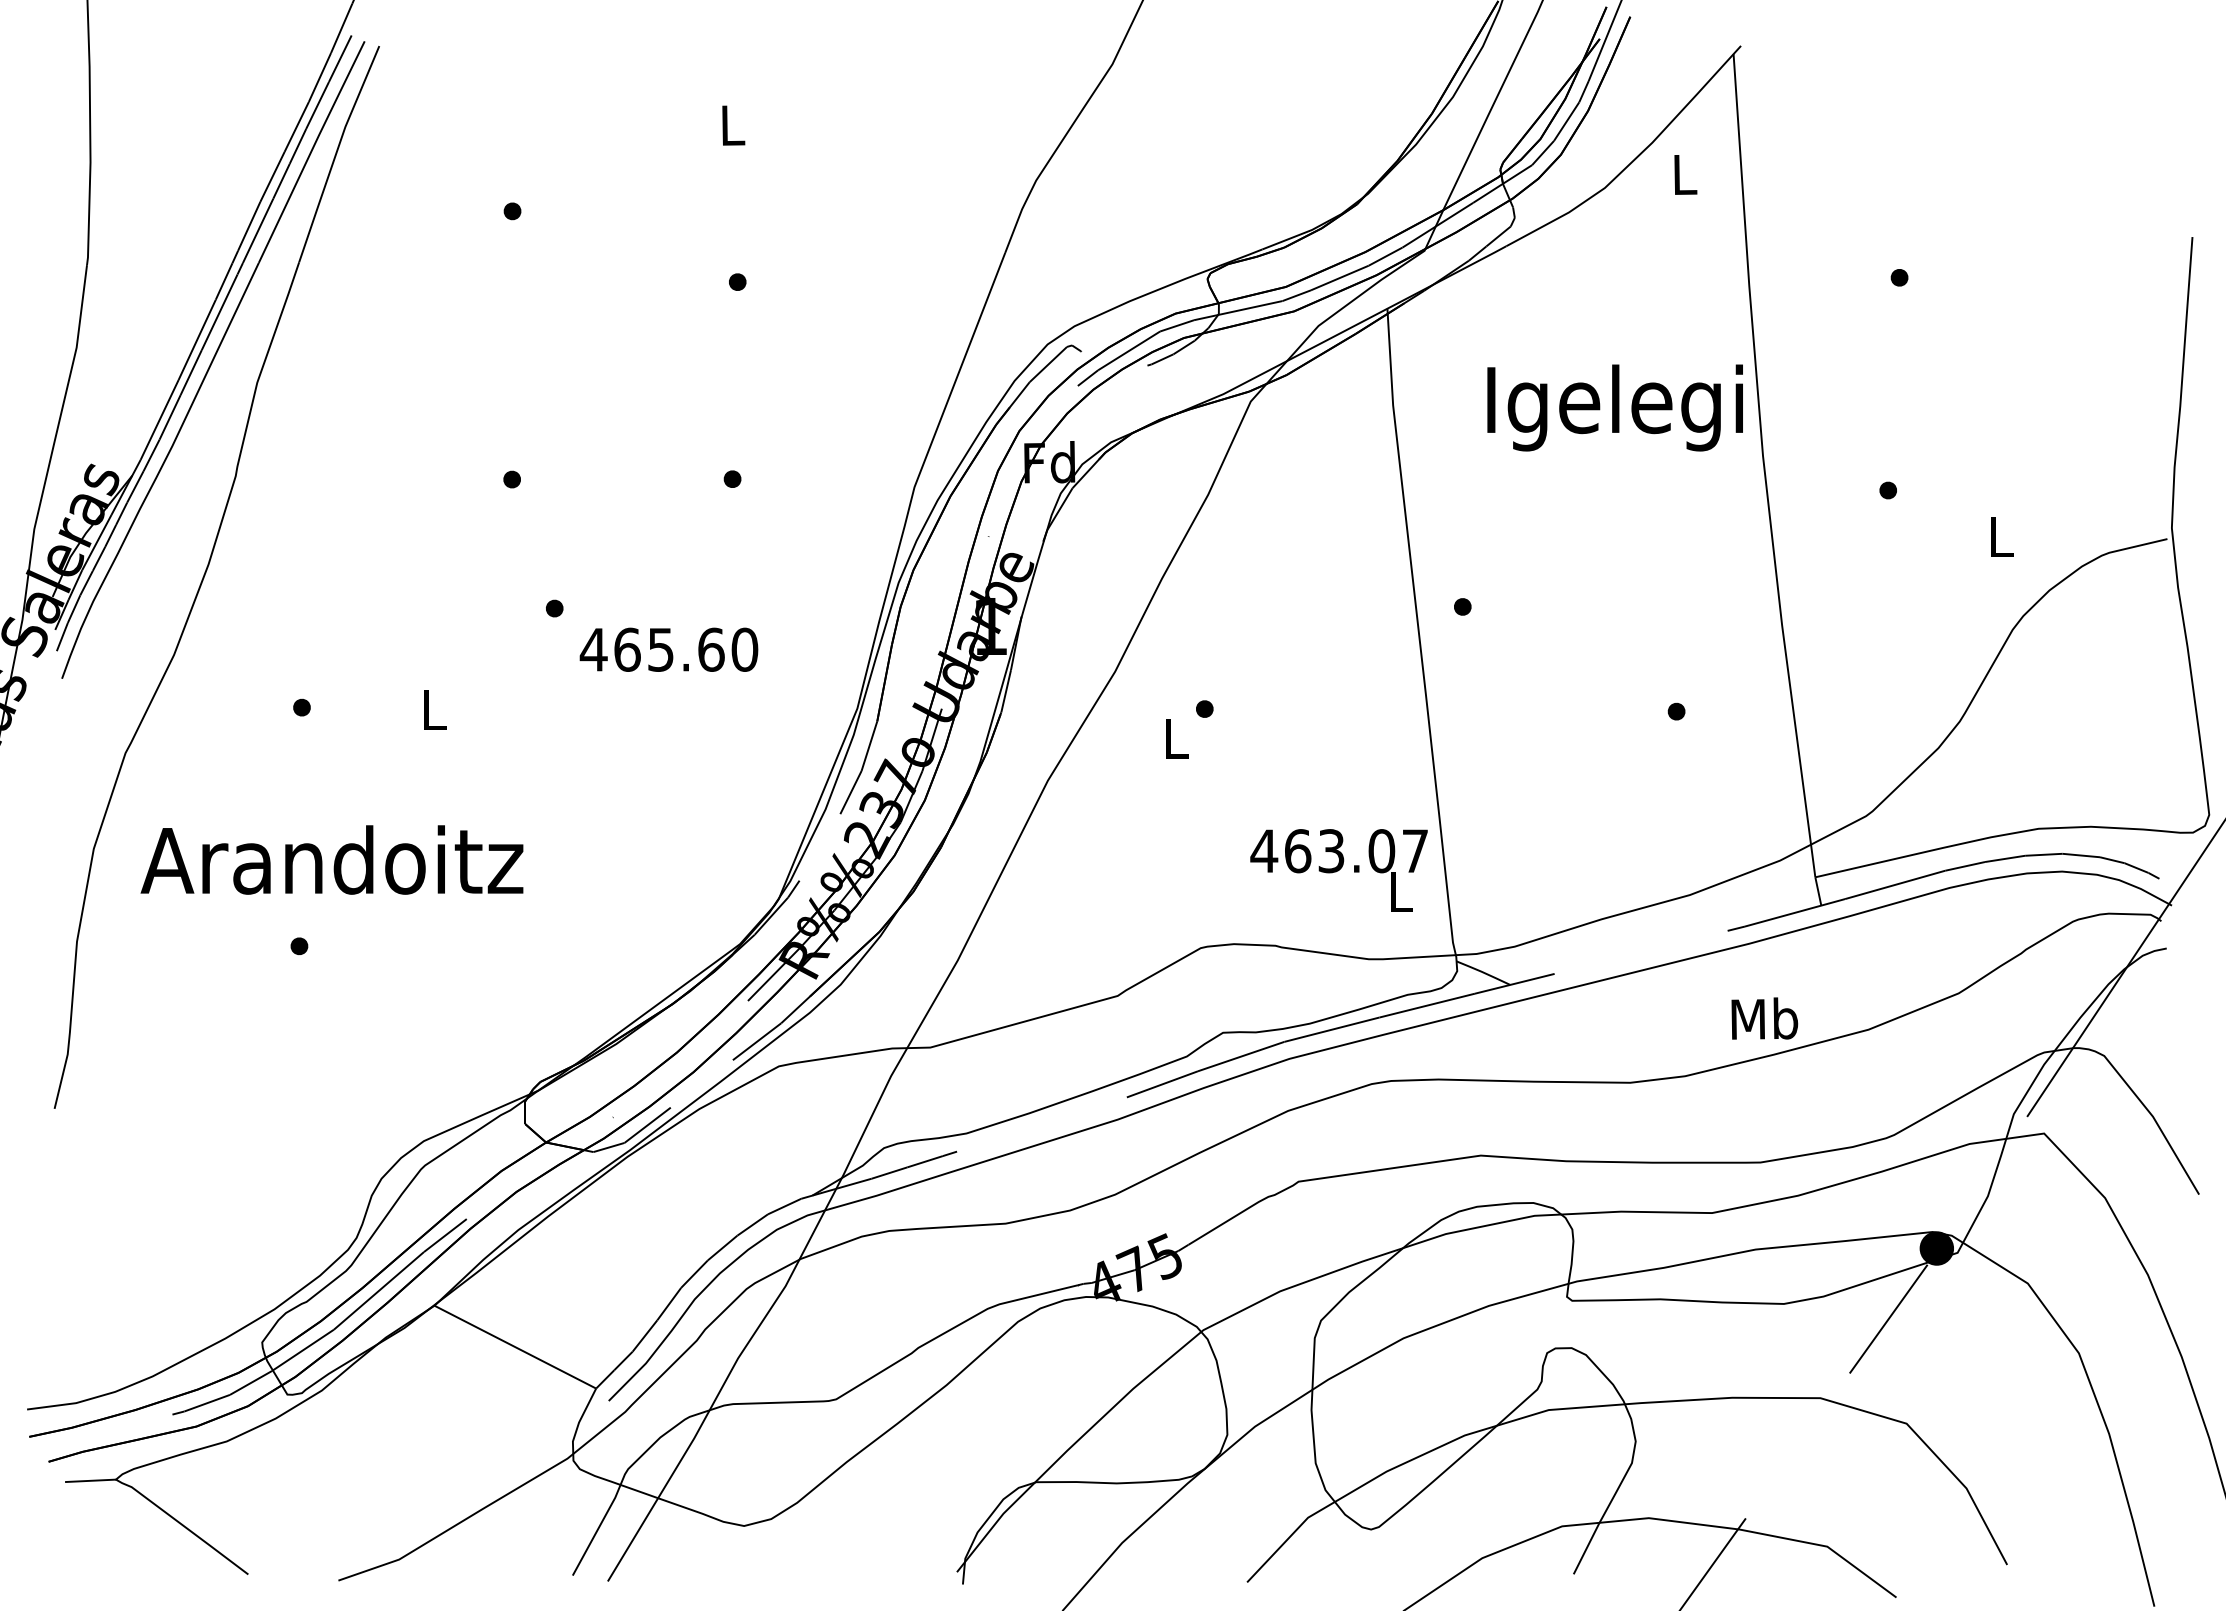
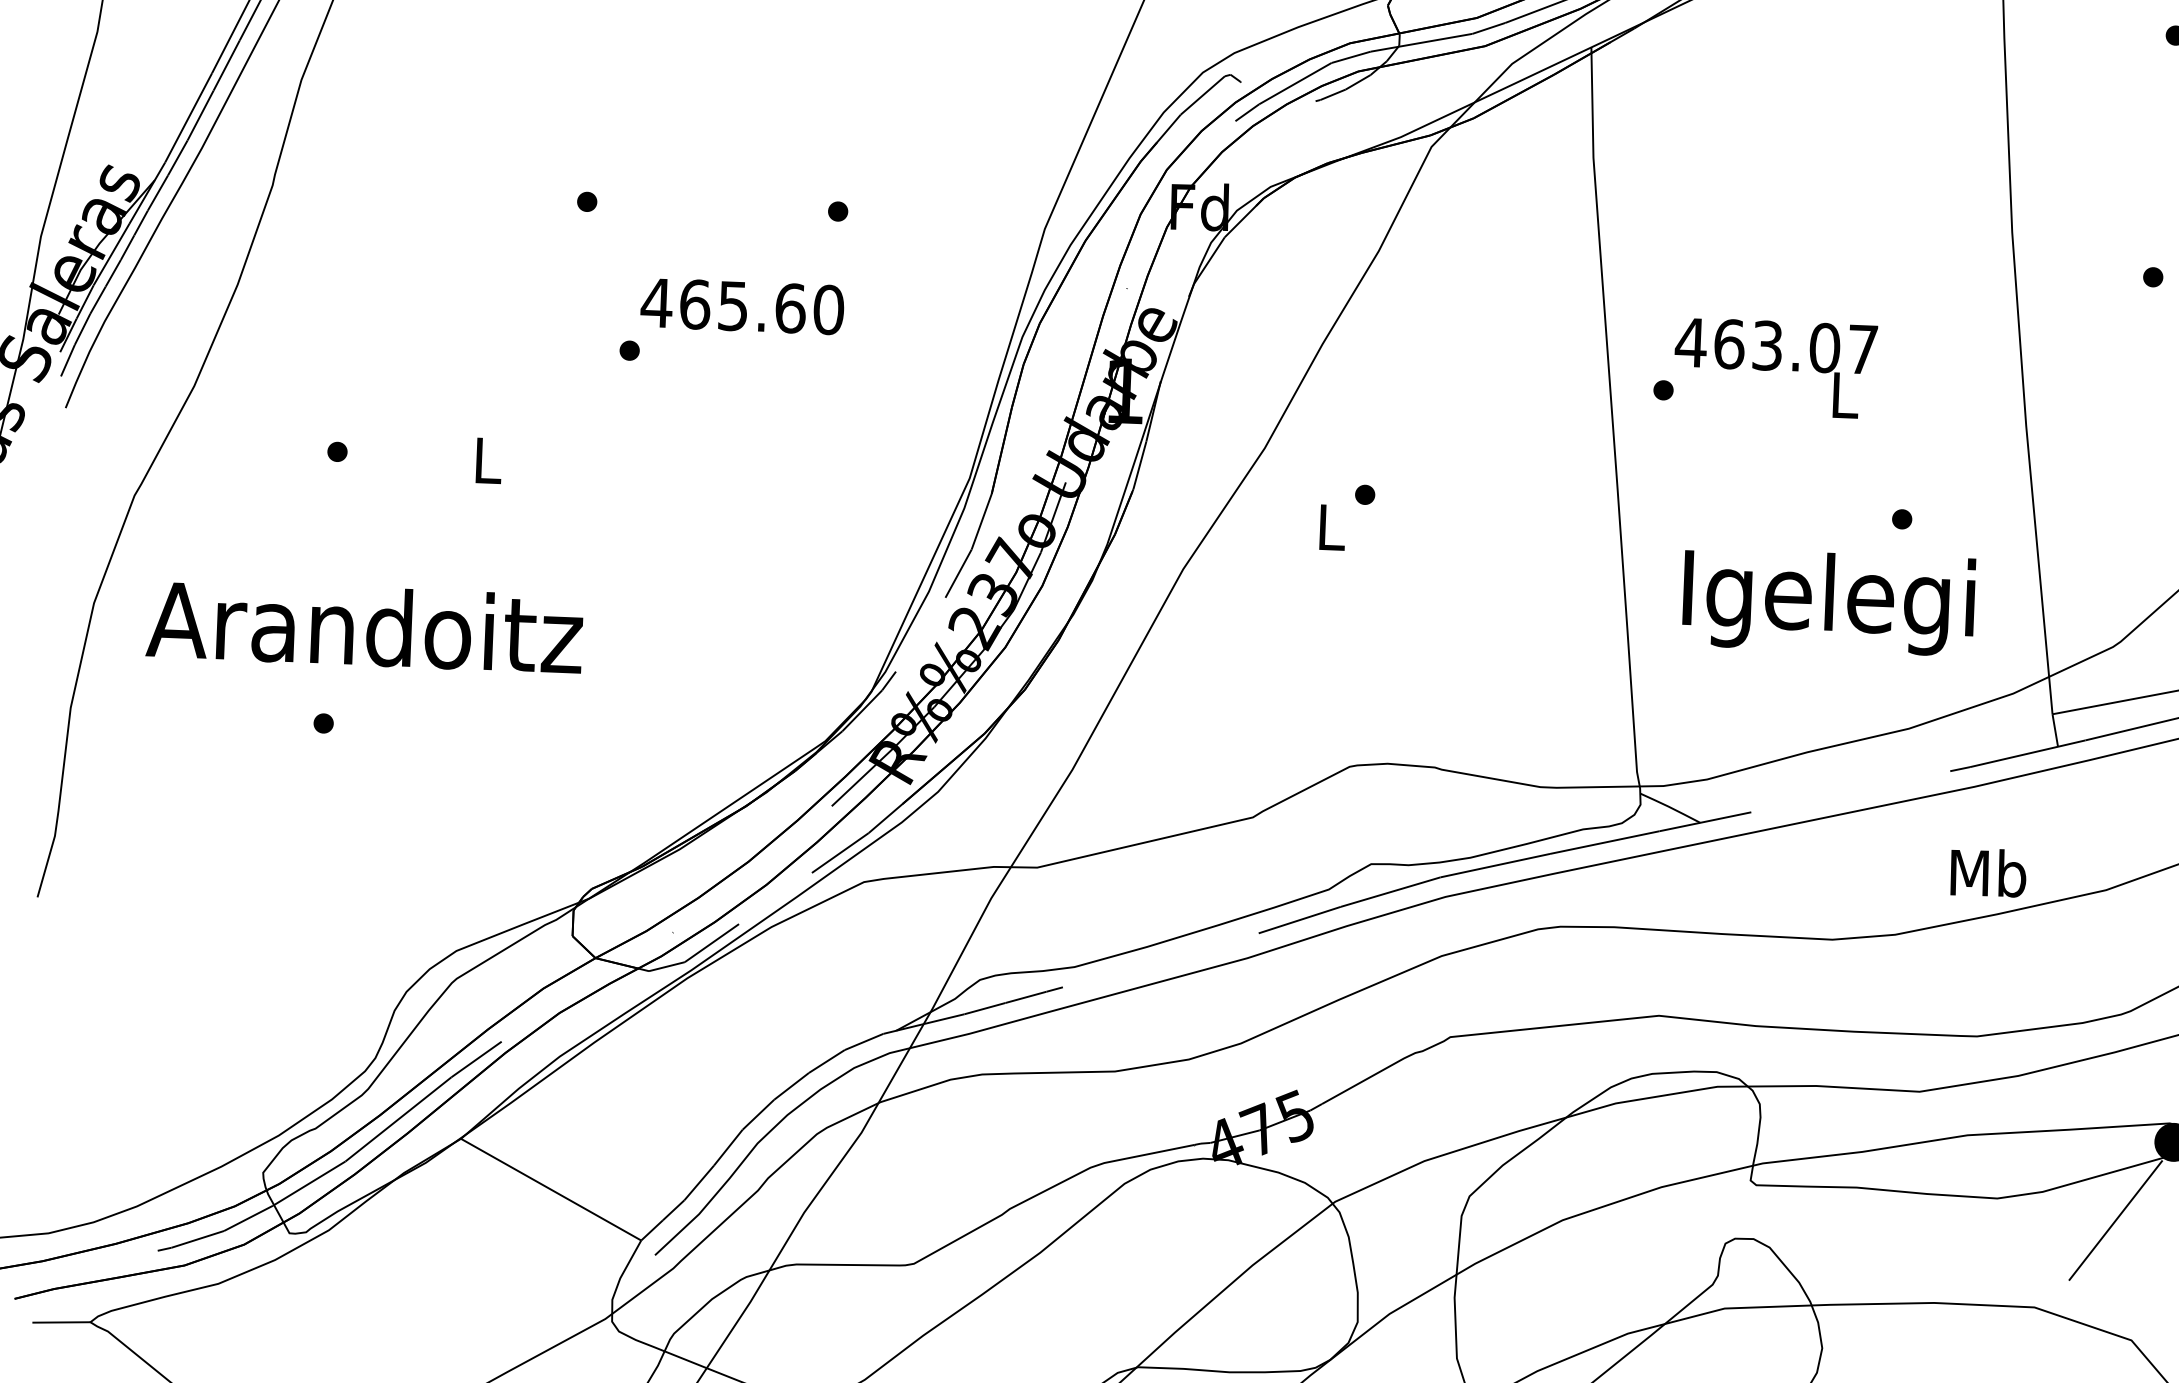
text: (1614, 407) -> (1828, 601), moved
text: (668, 649) -> (741, 306), moved
text: (1338, 870) -> (1774, 368), moved

